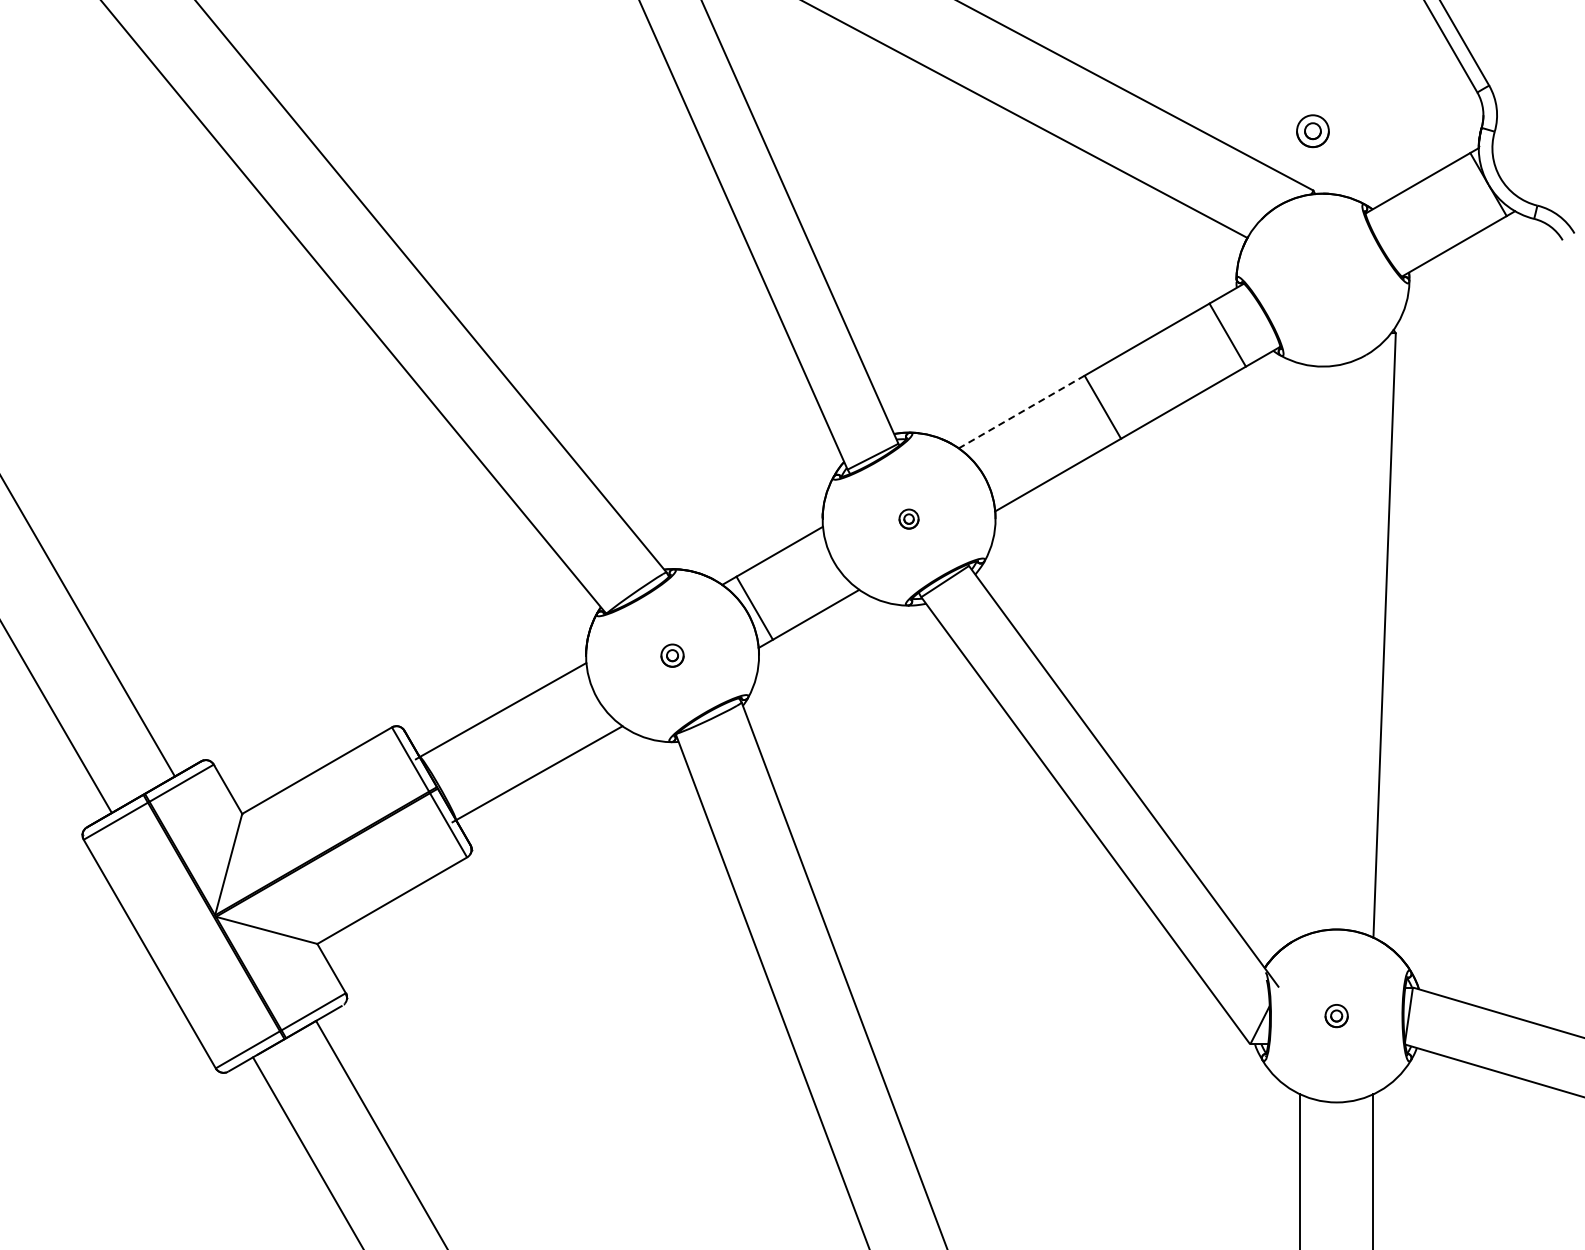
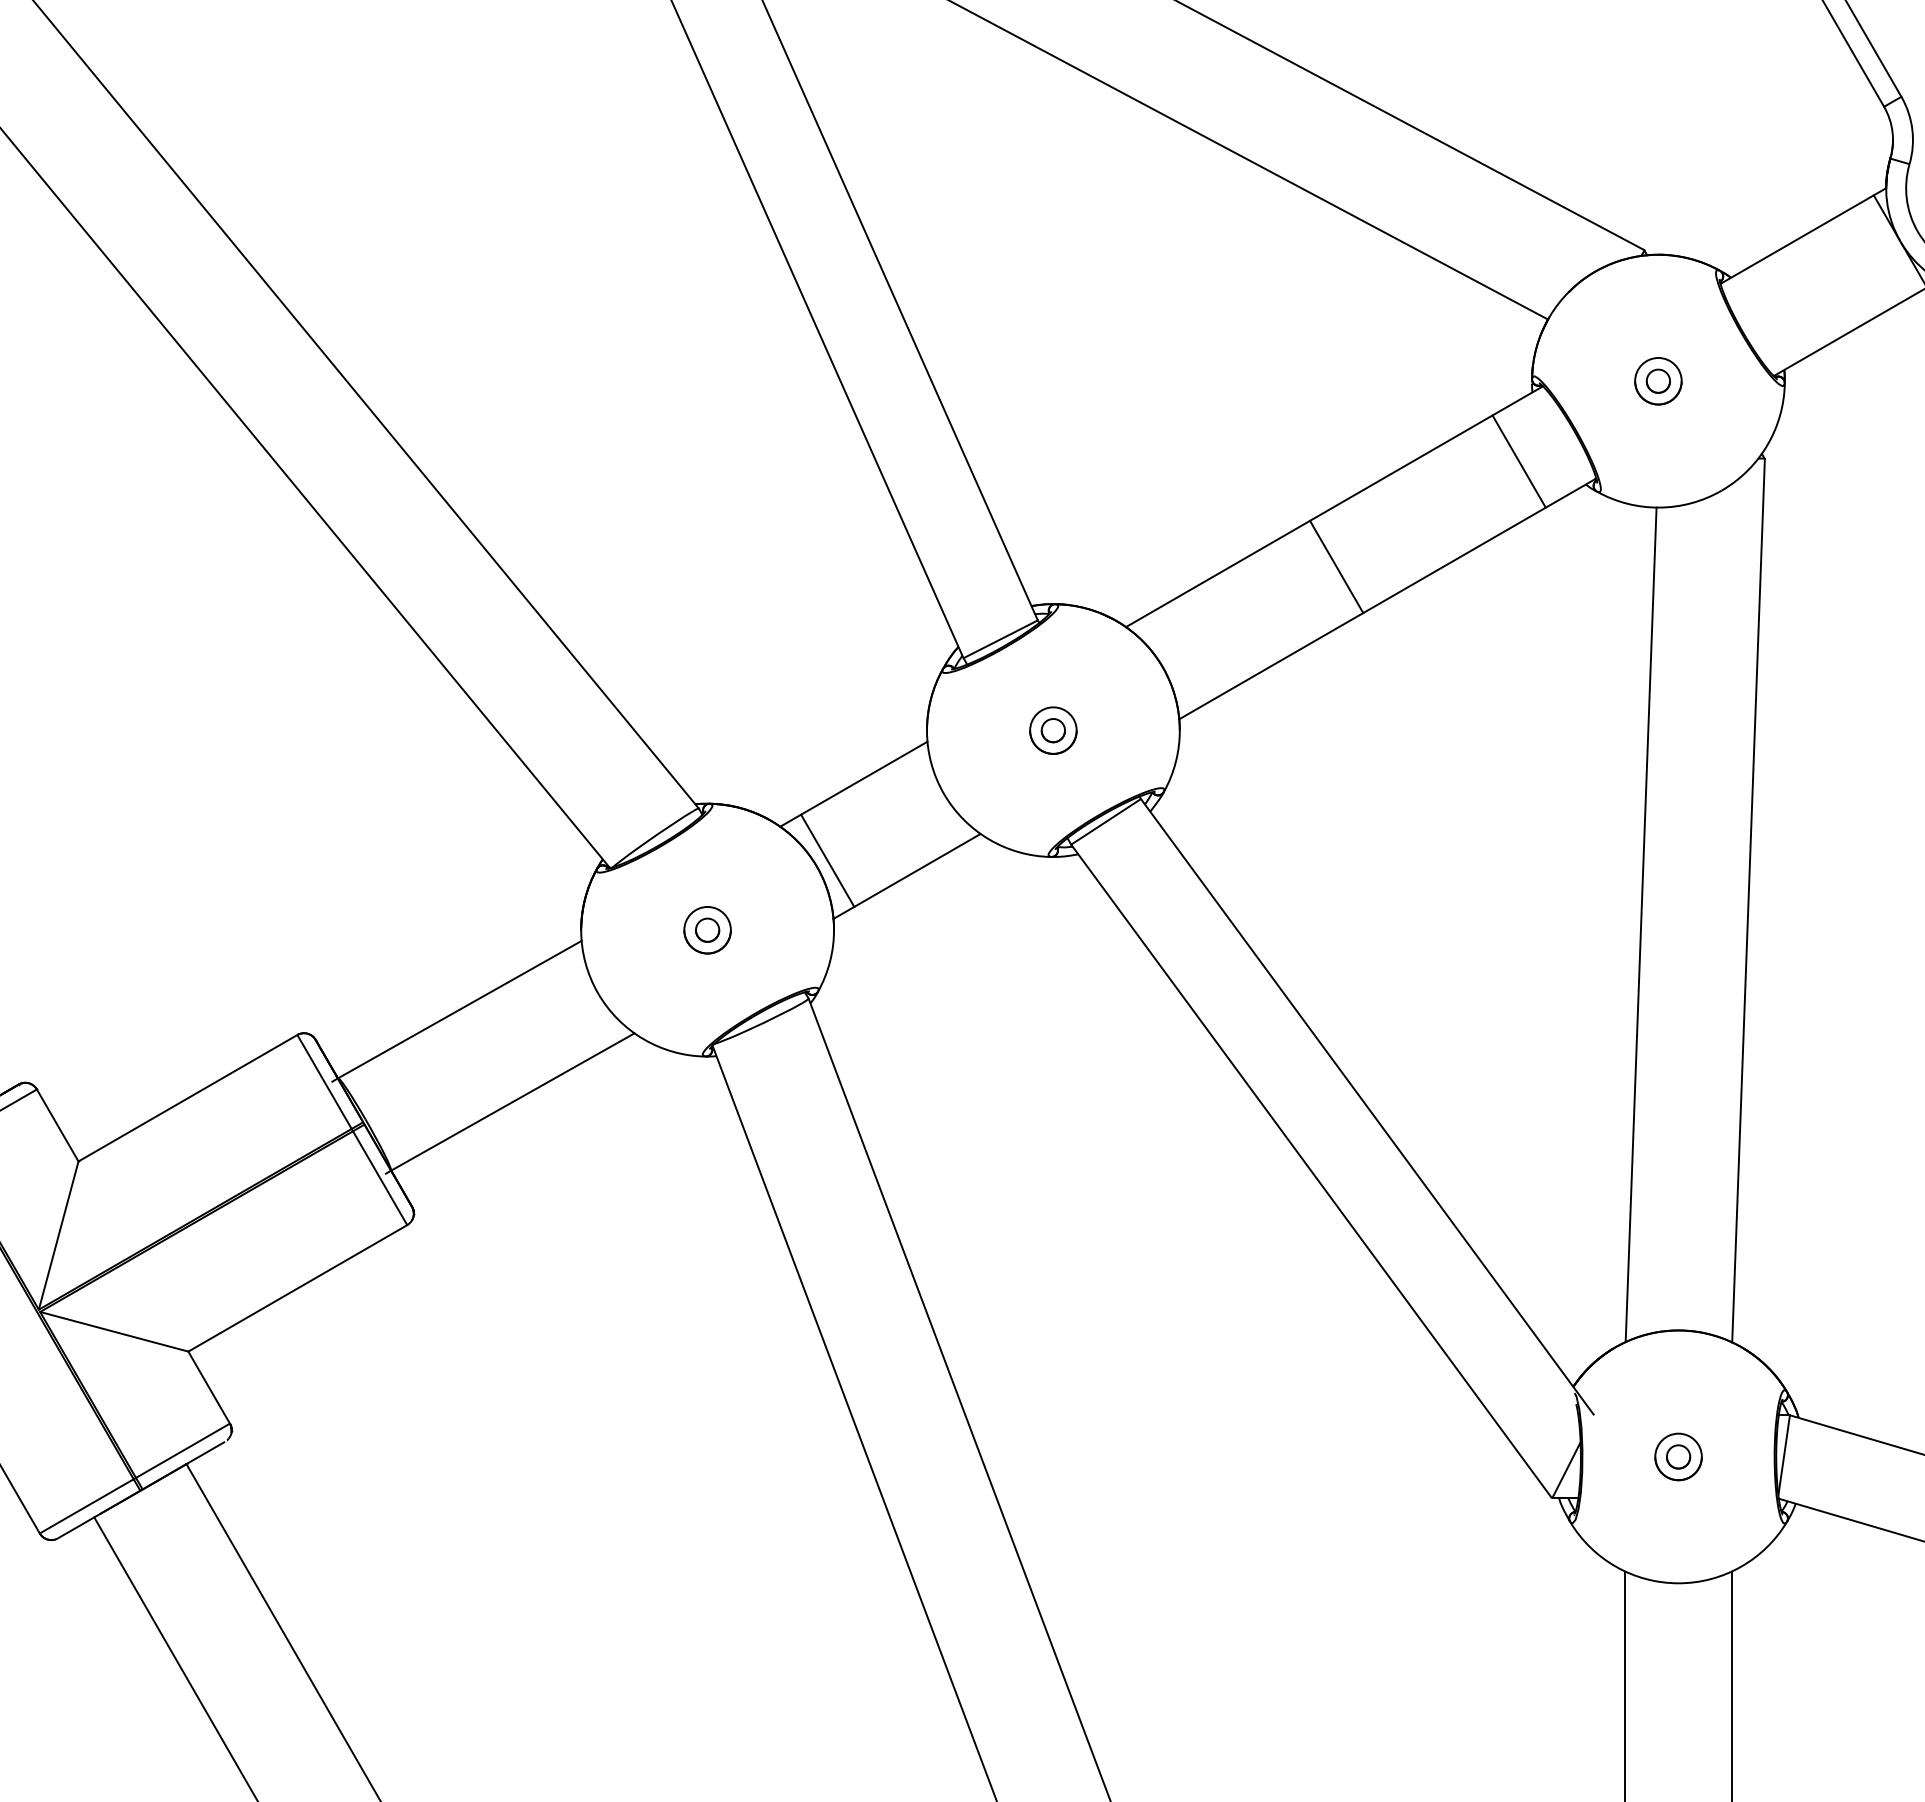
part: (1312, 131) -> (1657, 381), moved
line: (1021, 412) -> (1217, 574), dashed -> solid
part: (908, 518) -> (1052, 729), size x1.67
line: (1310, 651) -> (1640, 924), added
part: (672, 655) -> (707, 929), size x1.43
part: (1336, 1015) -> (1678, 1456), size x1.43

